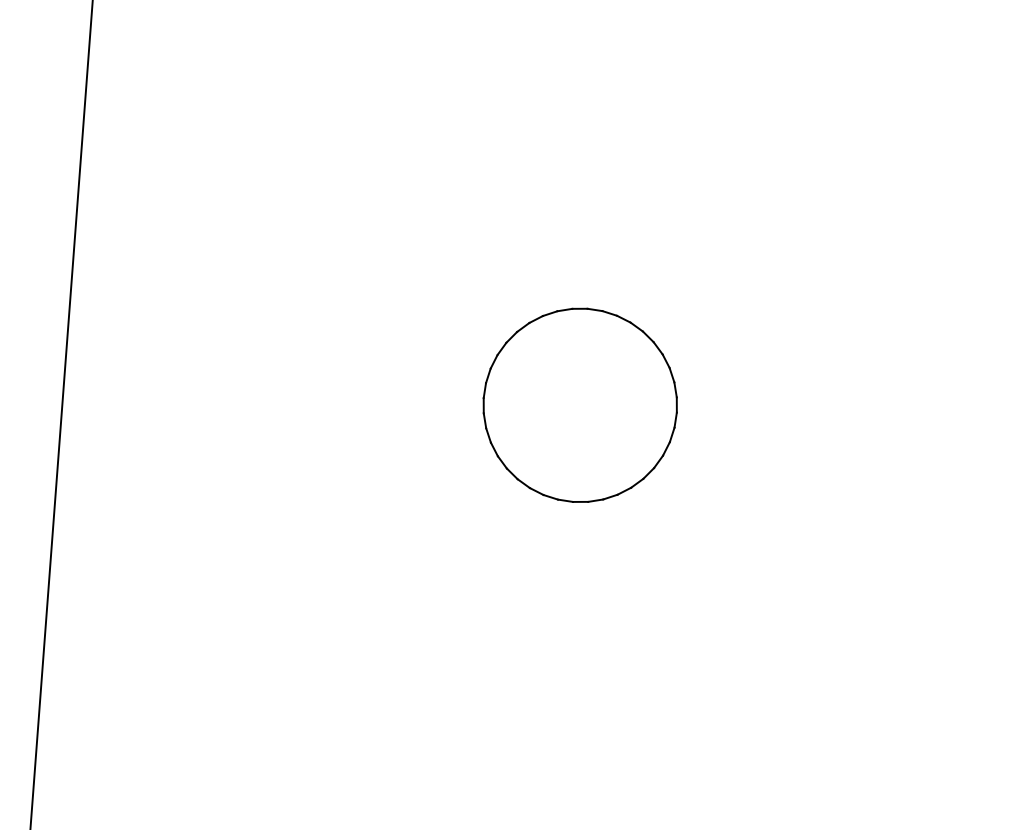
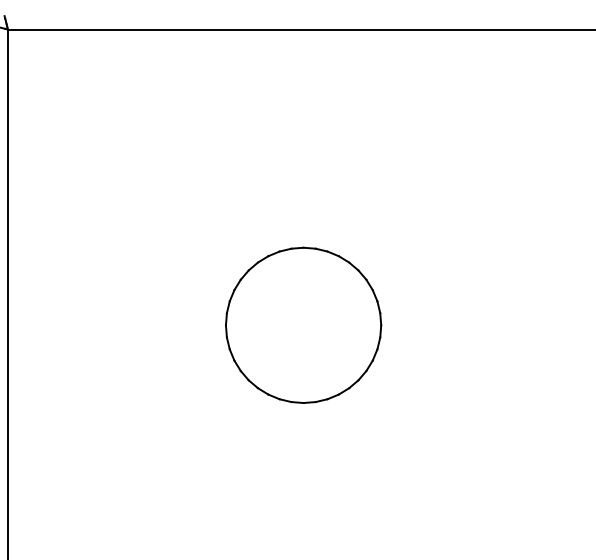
part: (580, 403) -> (303, 324), size x1.4

